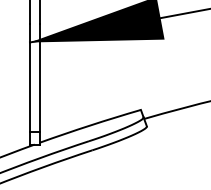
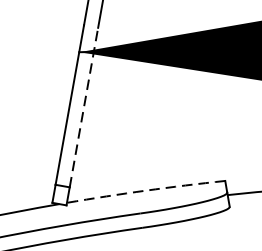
line: (39, 77) -> (84, 106), solid -> dashed
arc: (89, 125) -> (145, 190), solid -> dashed

